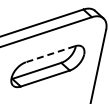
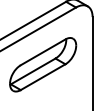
line: (50, 54) -> (43, 52), dashed -> solid

